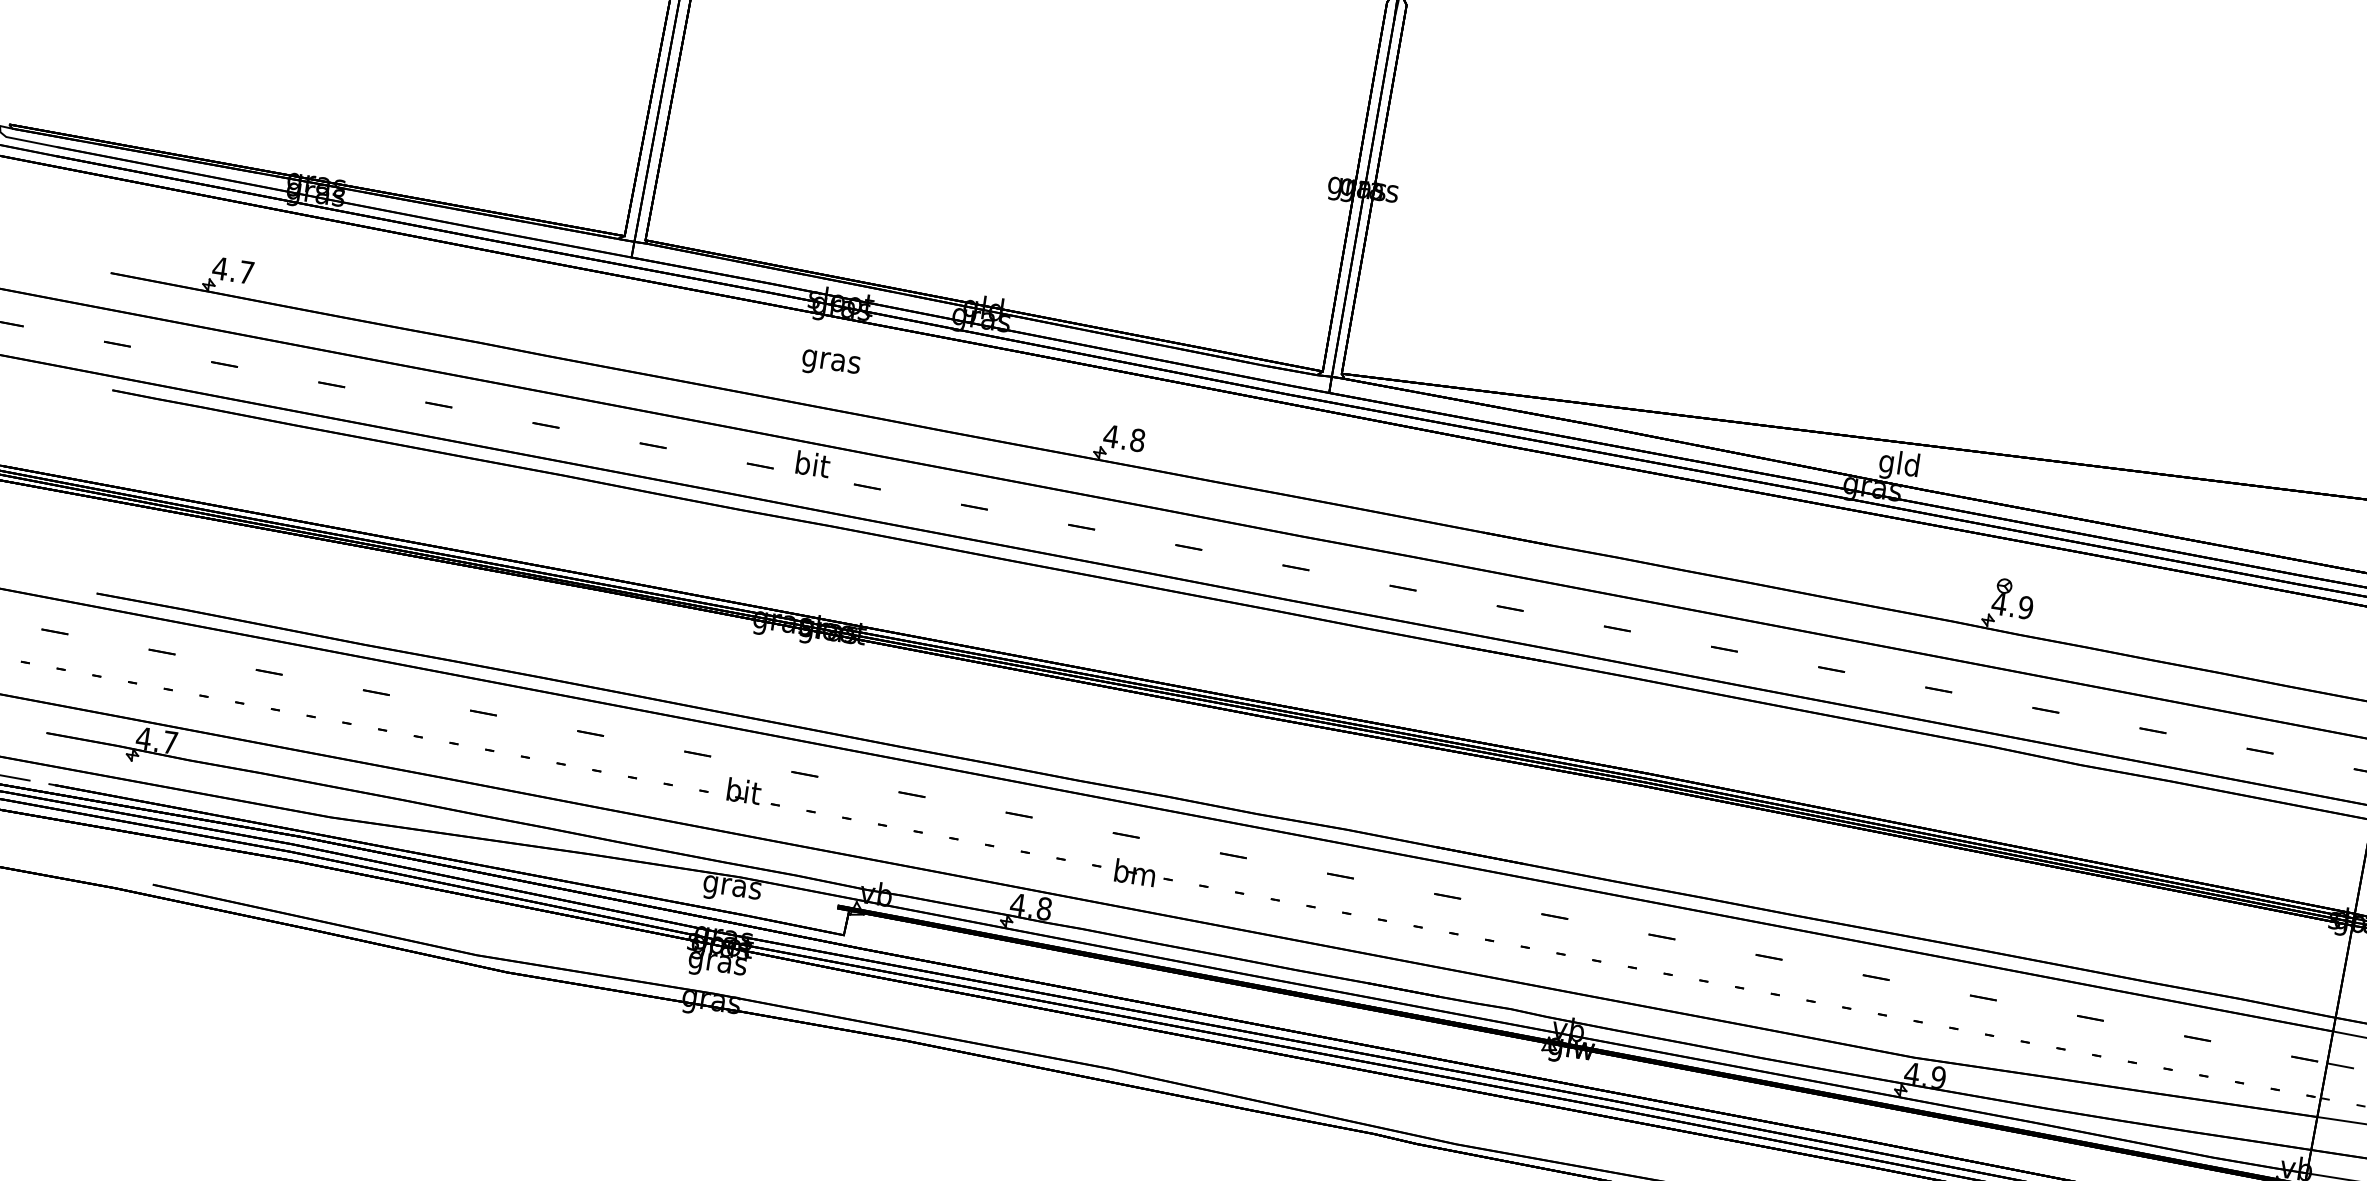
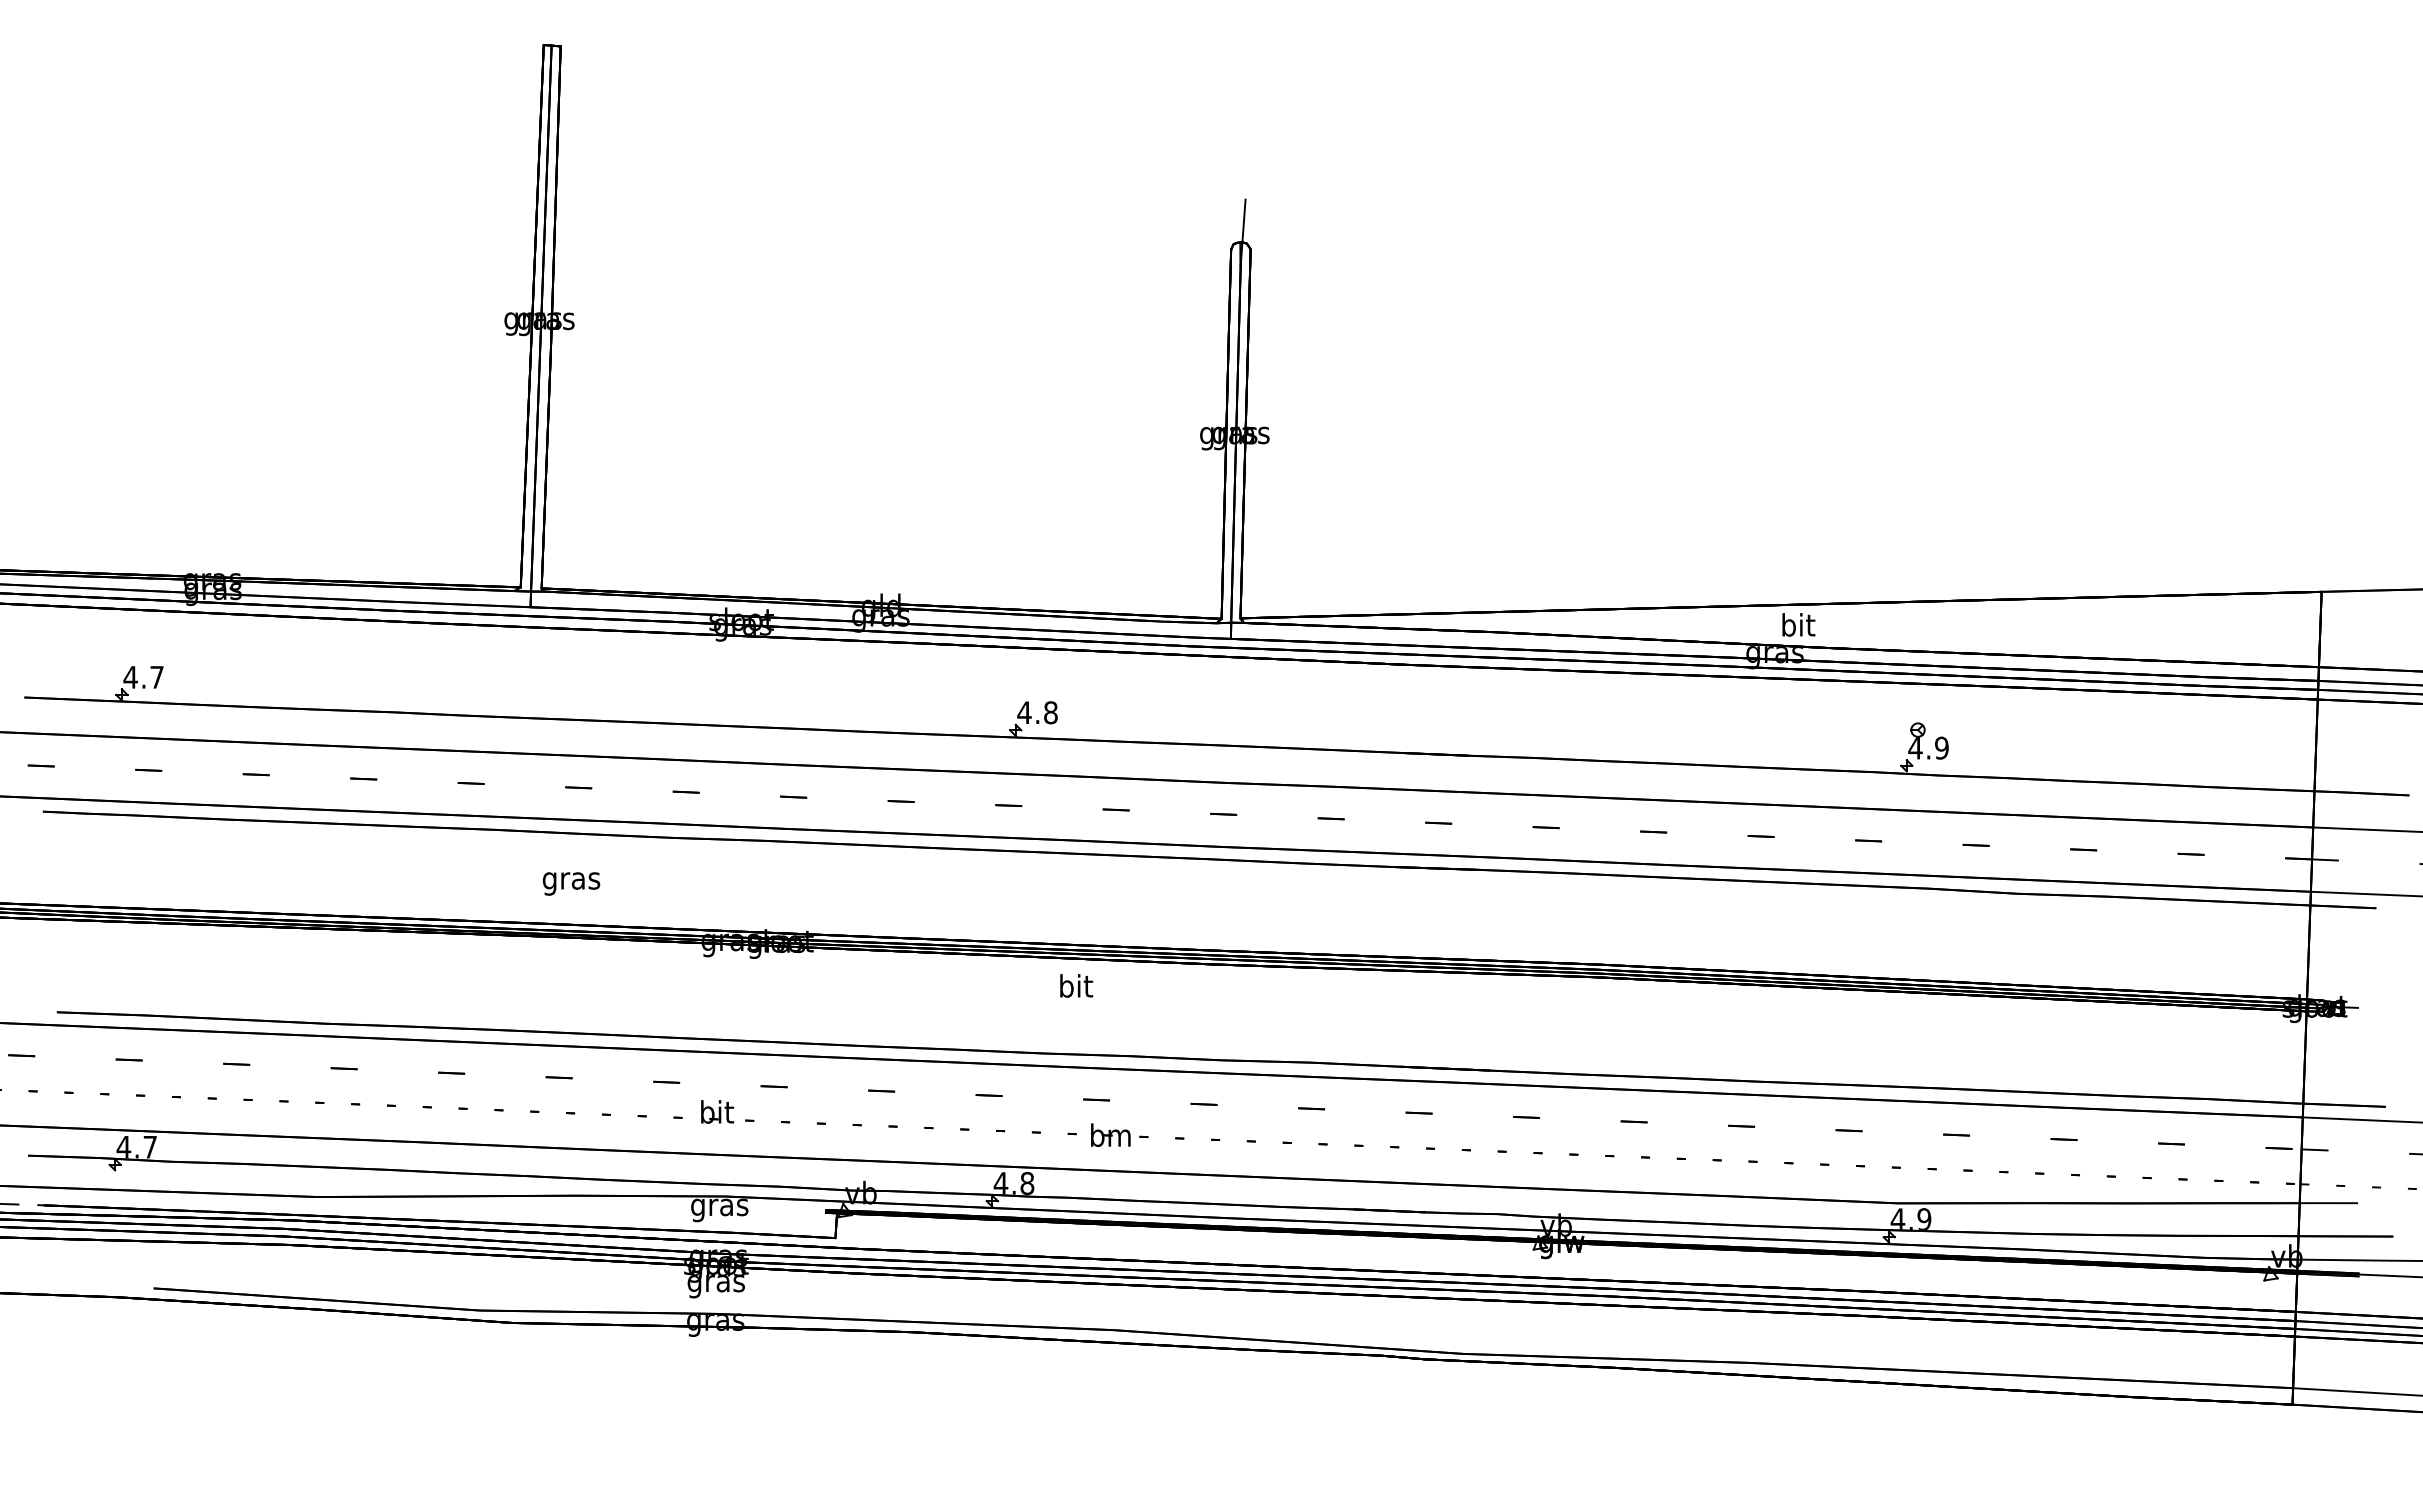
text: (830, 364) -> (571, 883), moved
text: (813, 463) -> (1076, 985), moved
text: (1898, 465) -> (1797, 627), gld -> bit

